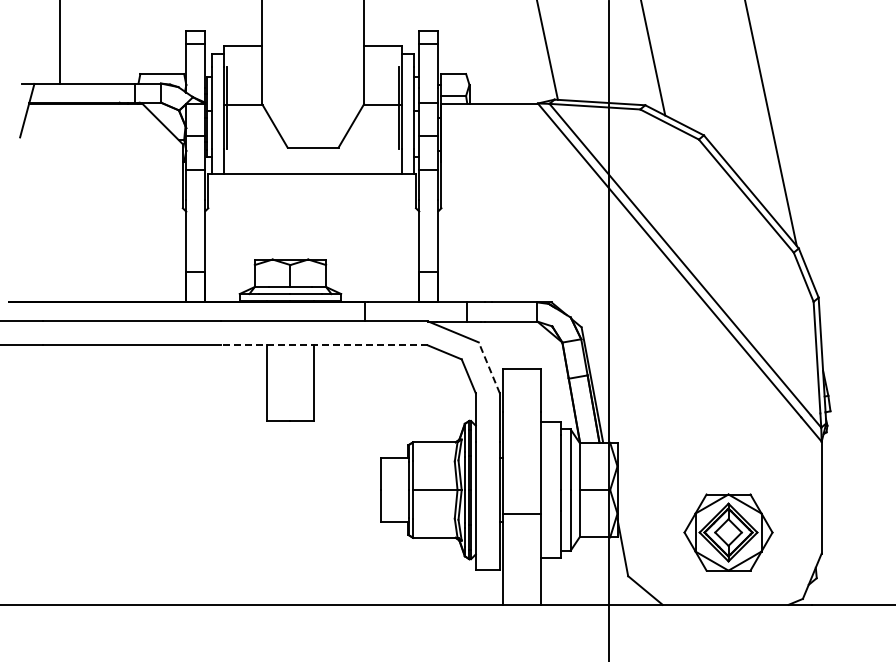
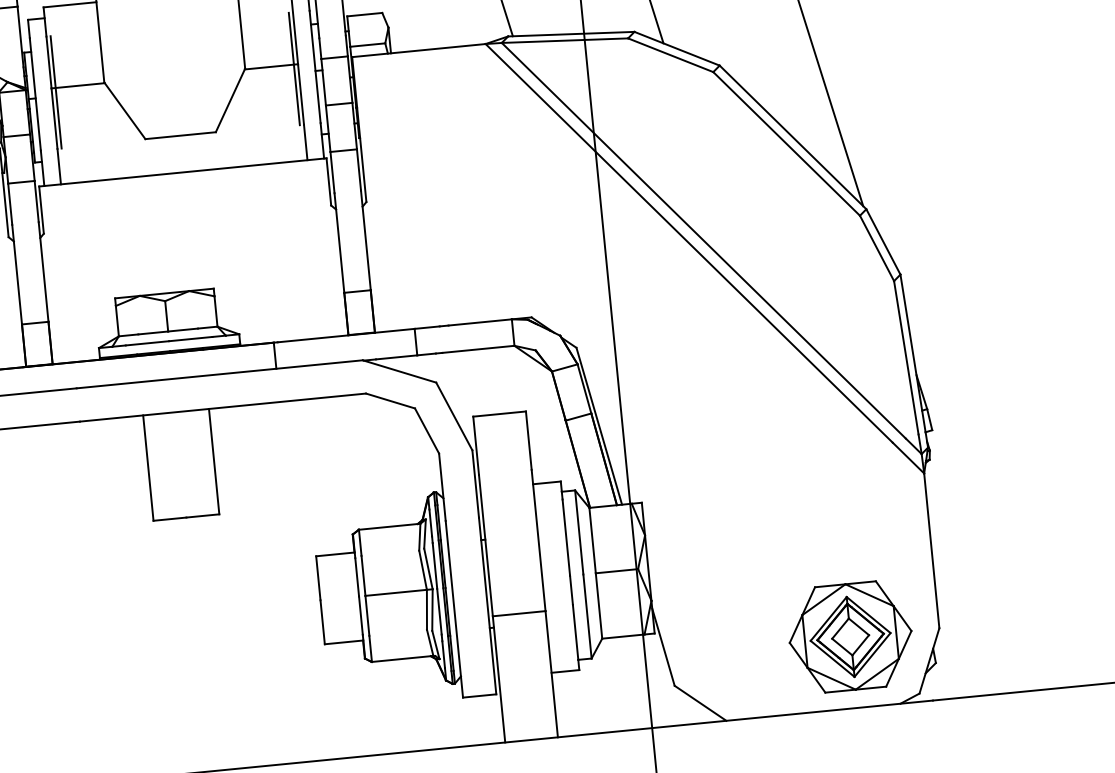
line: (323, 345) -> (221, 407), dashed -> solid
line: (489, 367) -> (454, 415), dashed -> solid
part: (728, 532) -> (850, 636), moved

